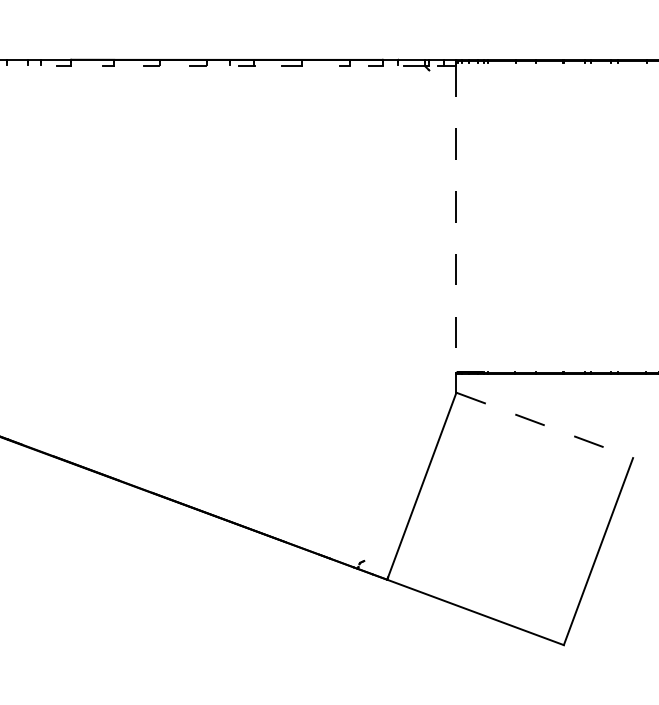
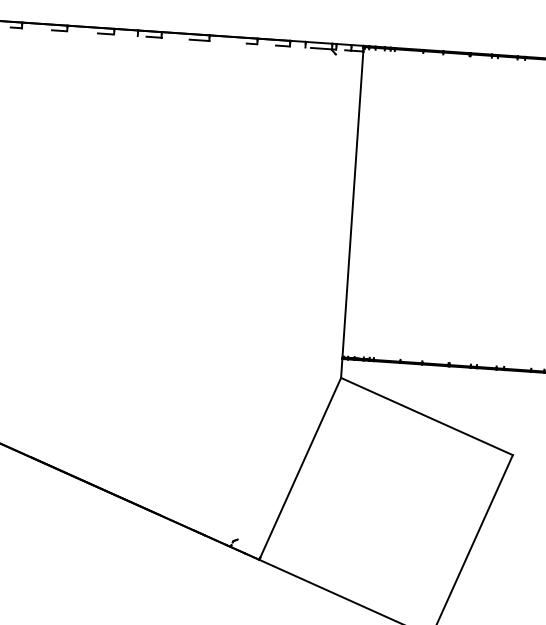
line: (456, 219) -> (352, 205), dashed -> solid
line: (545, 425) -> (427, 416), dashed -> solid

